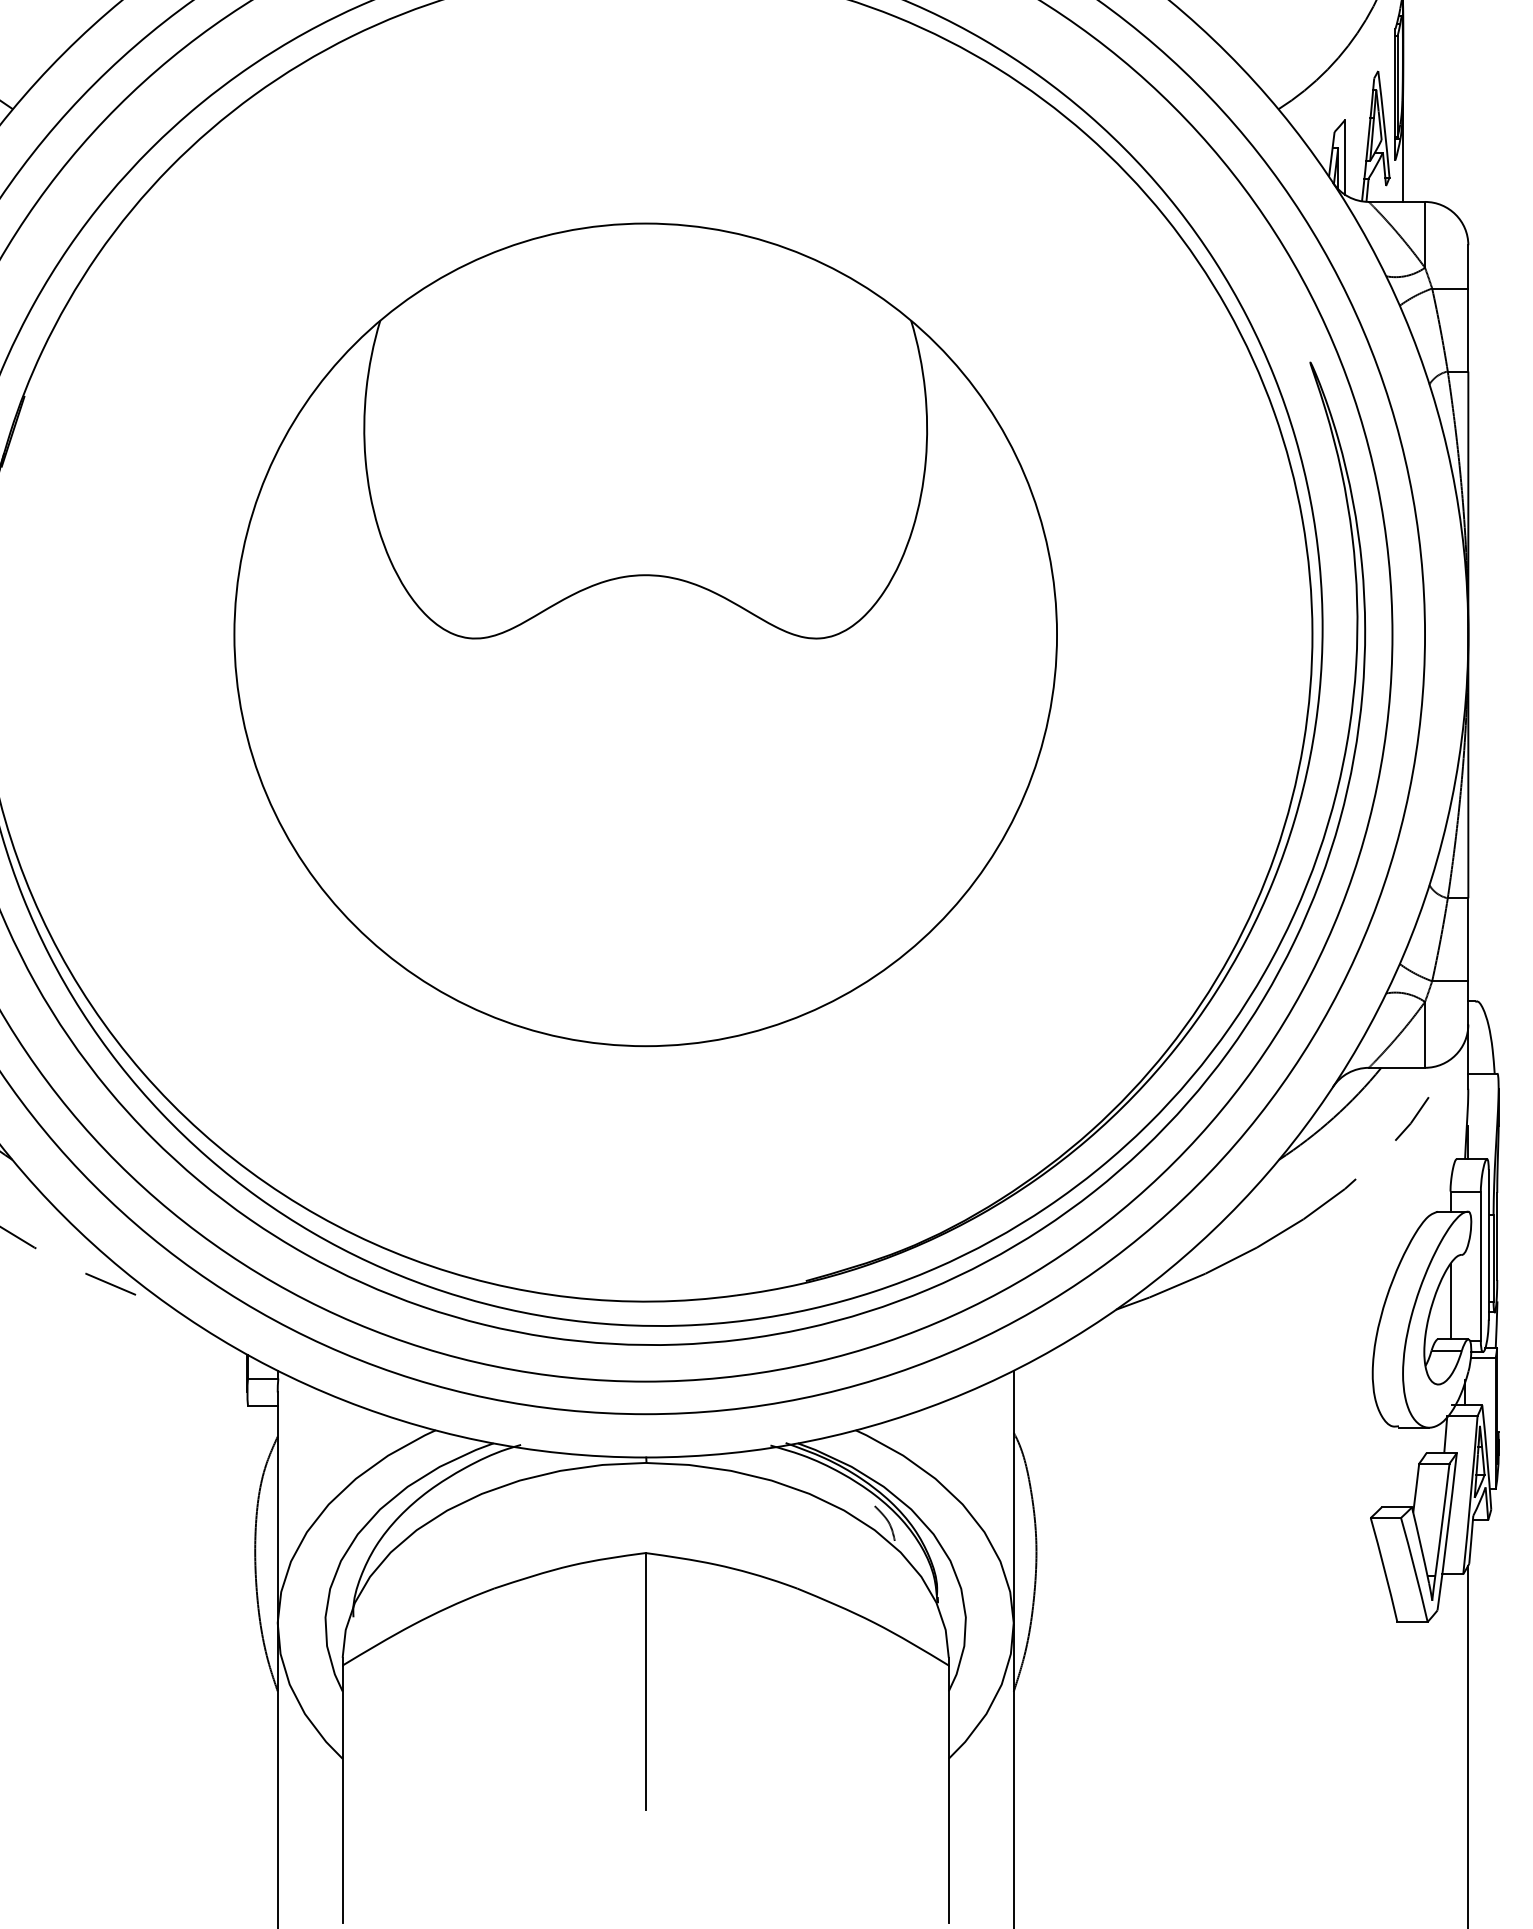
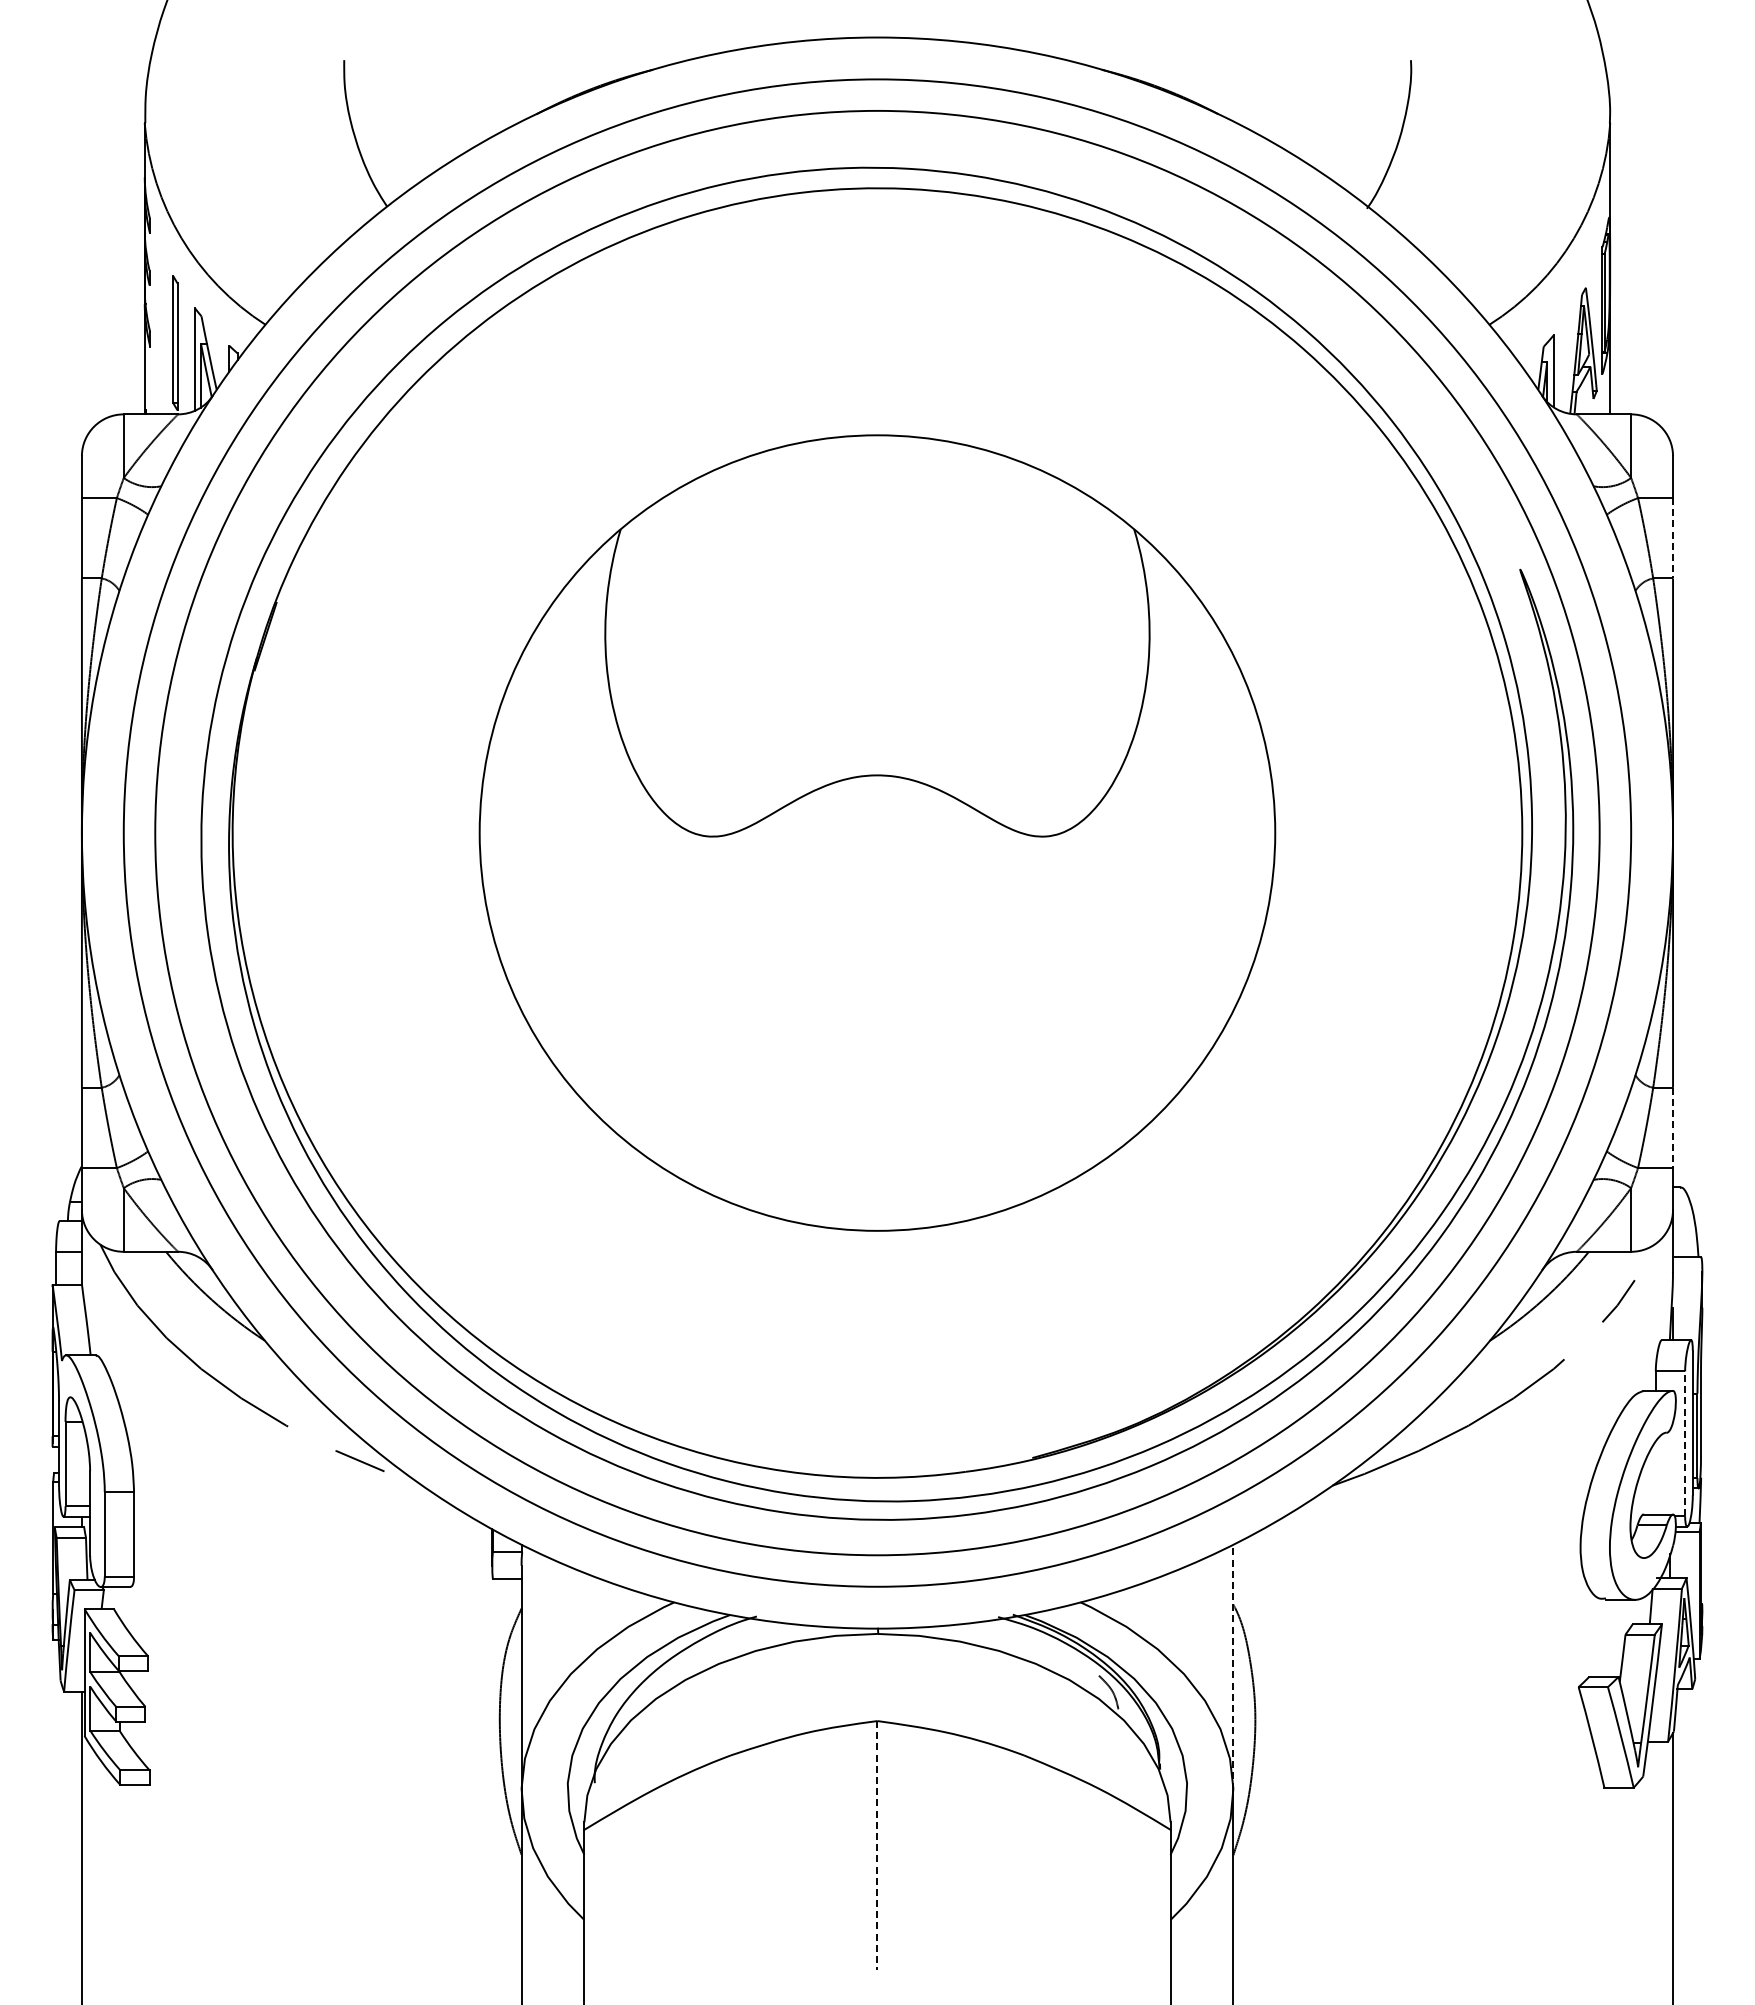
line: (1468, 330) -> (1673, 538), solid -> dashed
line: (1468, 940) -> (1673, 1128), solid -> dashed
line: (1481, 1266) -> (1685, 1443), solid -> dashed
line: (1450, 1301) -> (1655, 1477), removed
line: (1013, 1497) -> (1233, 1667), solid -> dashed
line: (645, 1681) -> (877, 1845), solid -> dashed

